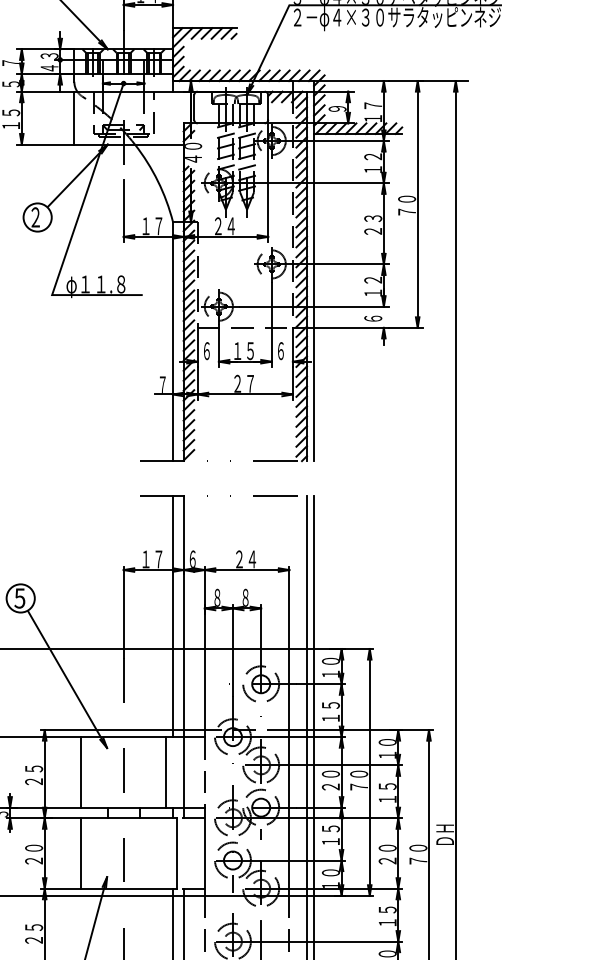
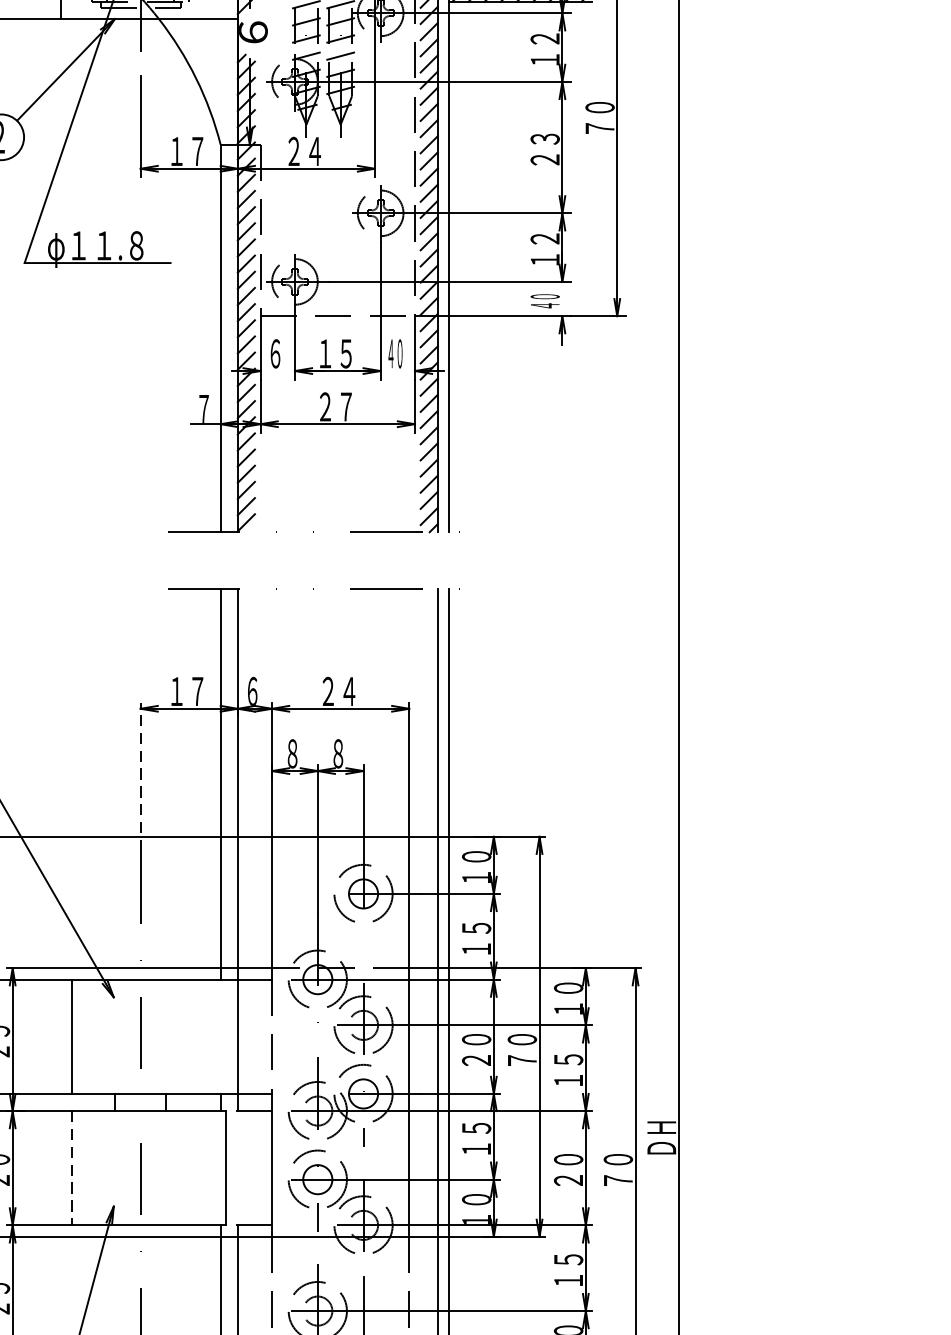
text: (193, 152) -> (253, 31), ４０ -> ６
text: (373, 318) -> (545, 301), ６ -> ４０
text: (280, 351) -> (394, 354), ６ -> ４０
line: (123, 612) -> (140, 777), solid -> dashed
line: (165, 772) -> (208, 1036), removed
line: (81, 853) -> (72, 1168), solid -> dashed

